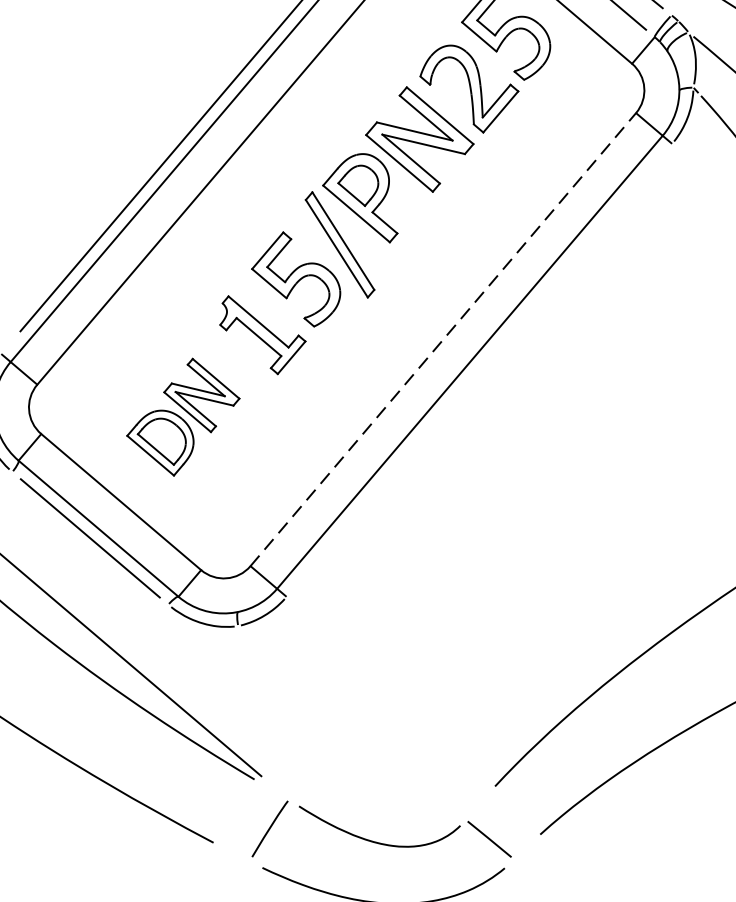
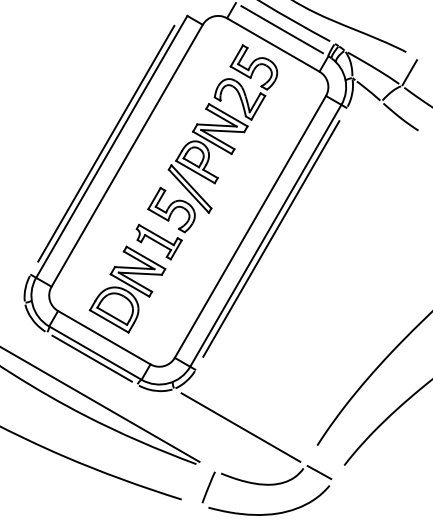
line: (443, 338) -> (250, 226), dashed -> solid
line: (479, 369) -> (271, 238), added
part: (183, 417) -> (127, 289), size x1.43
line: (352, 724) -> (240, 427), added

